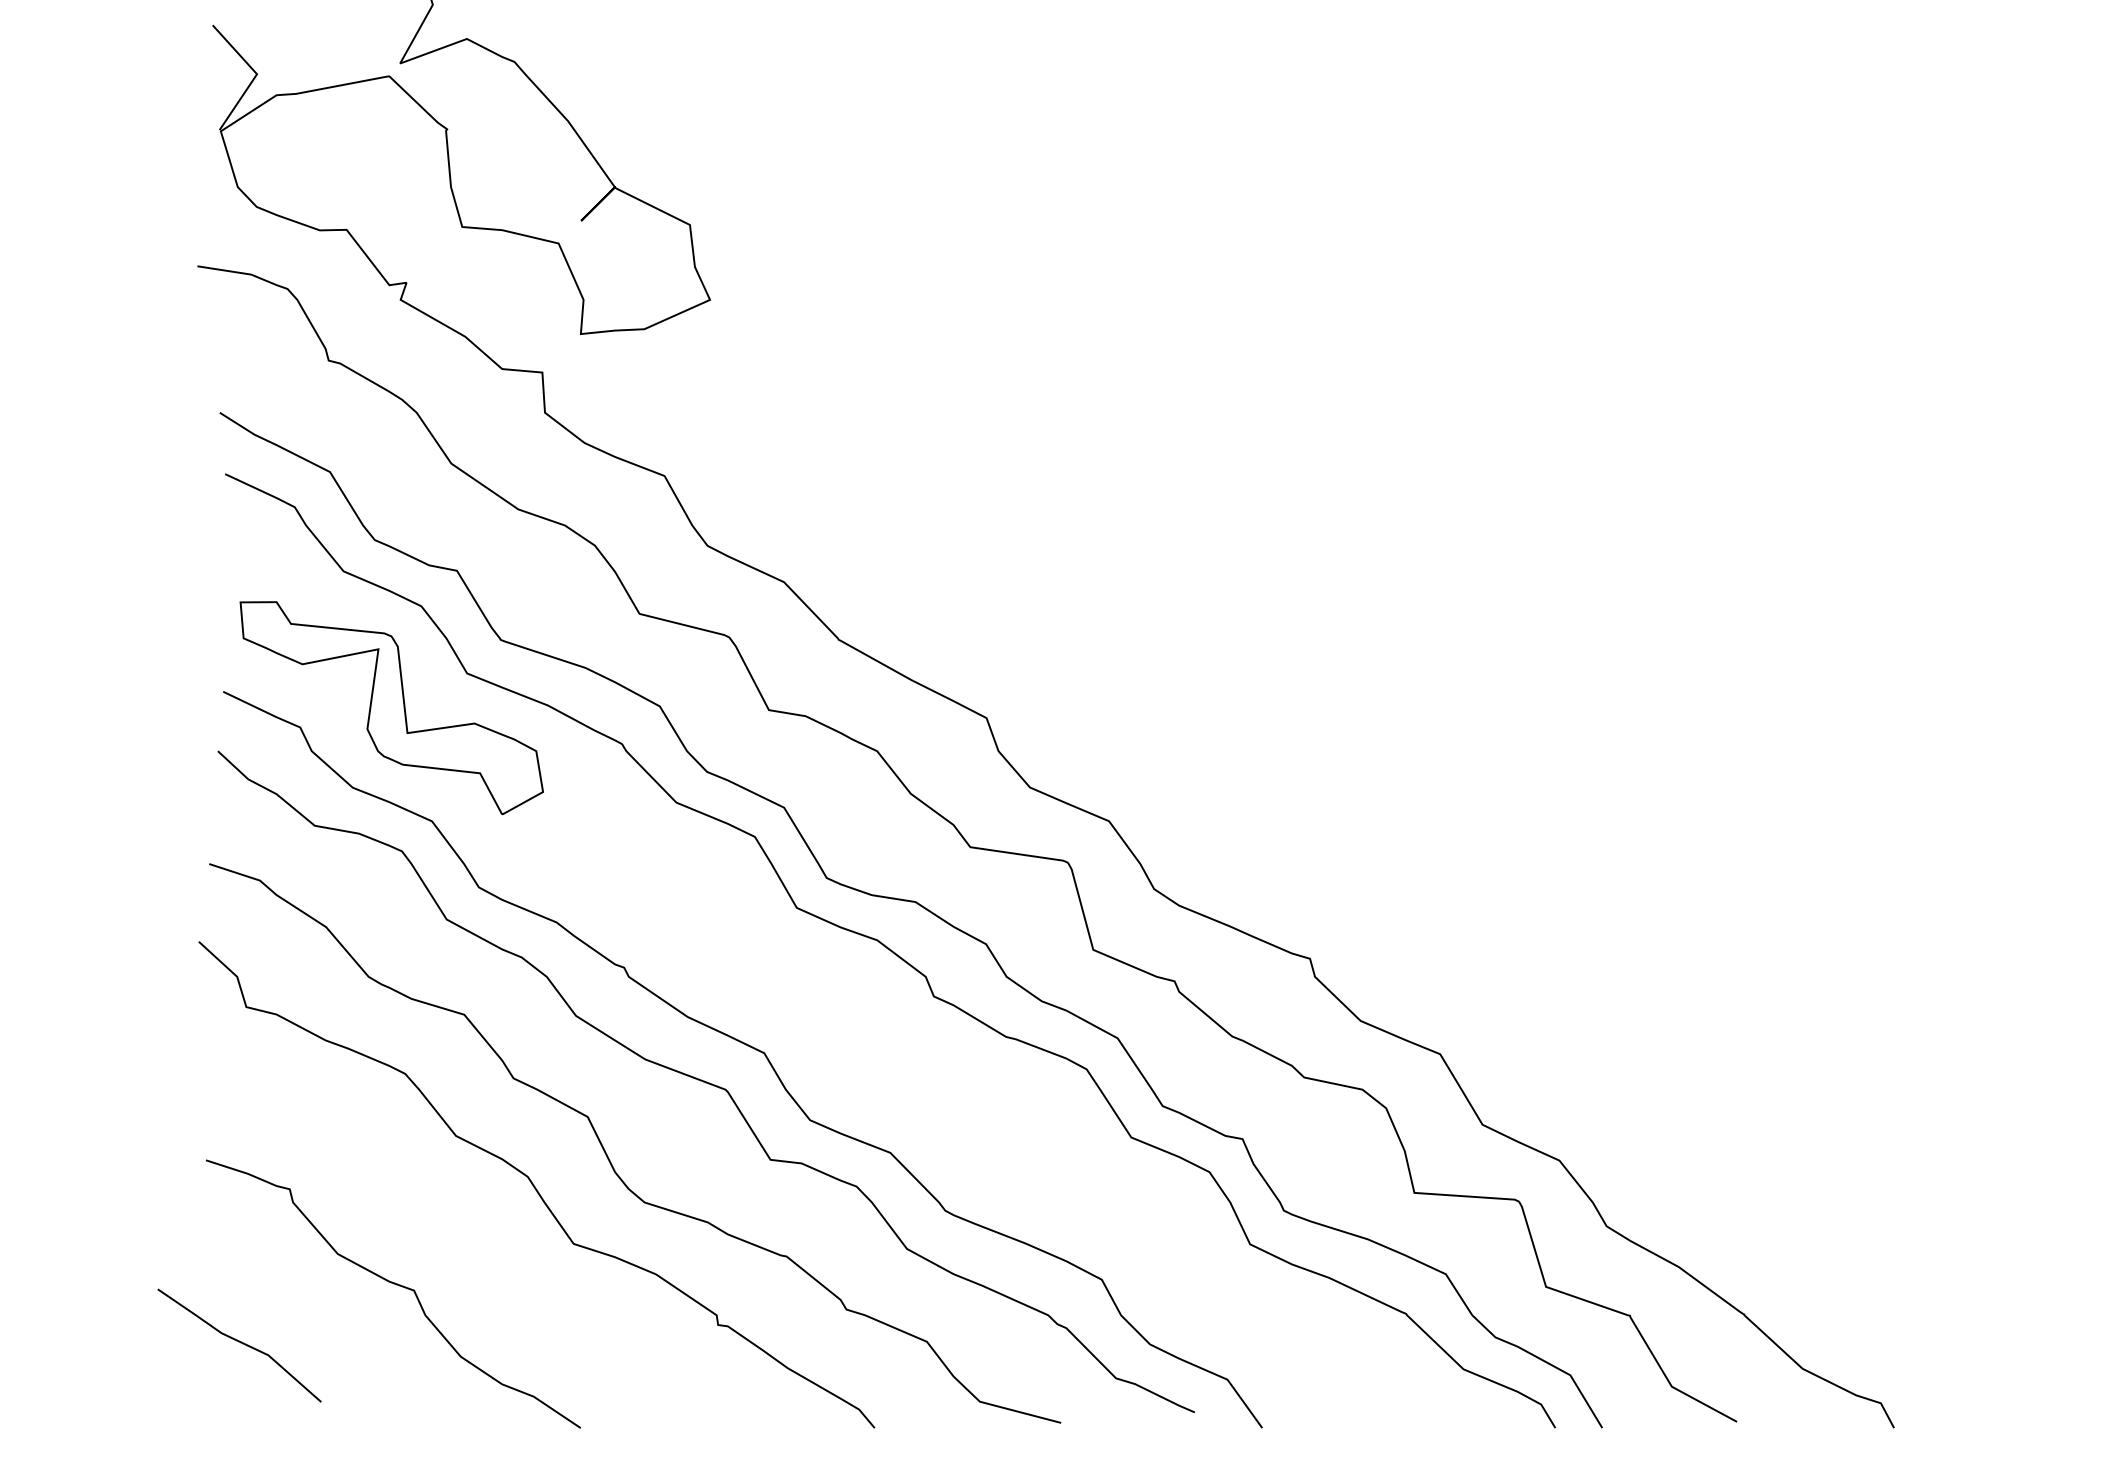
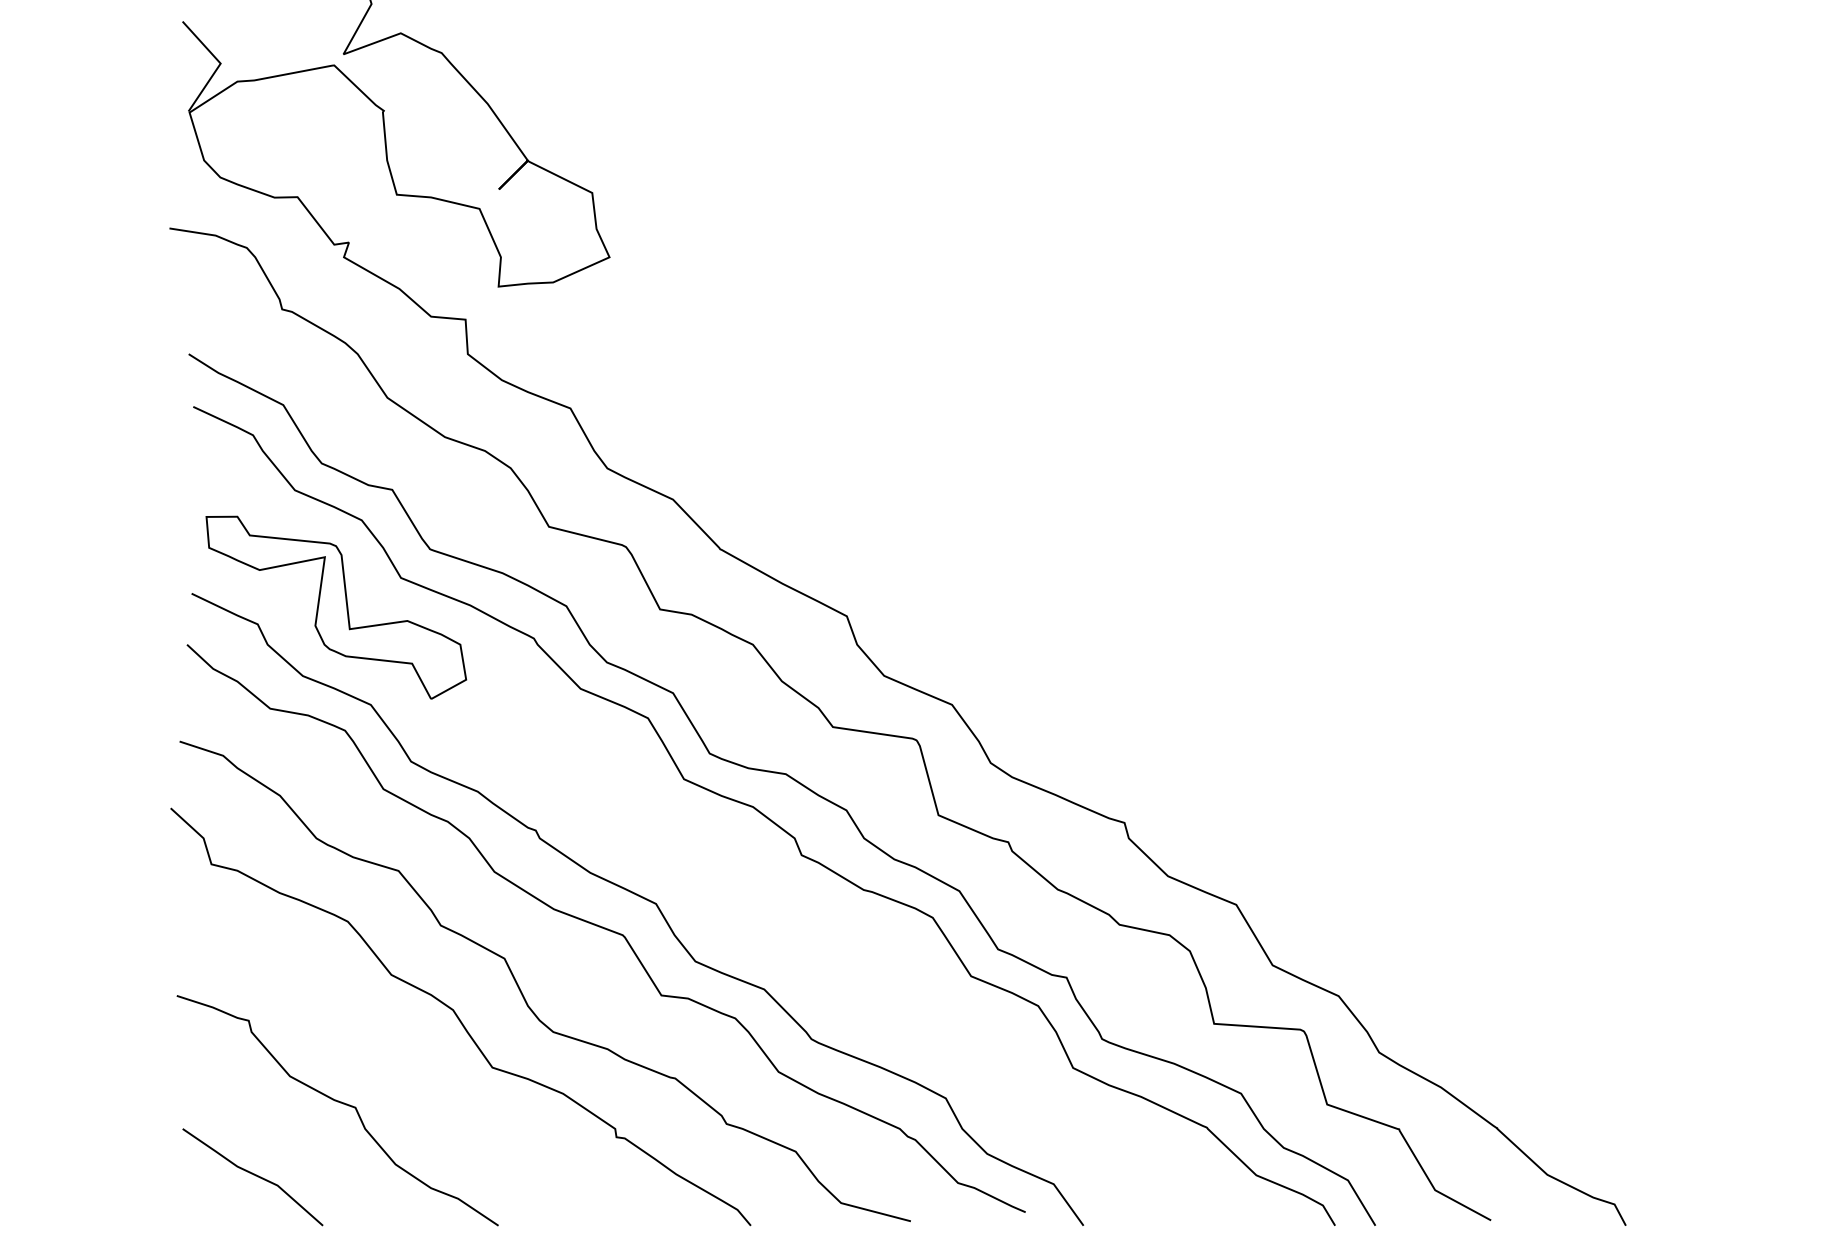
line: (240, 1343) -> (253, 1175), moved

